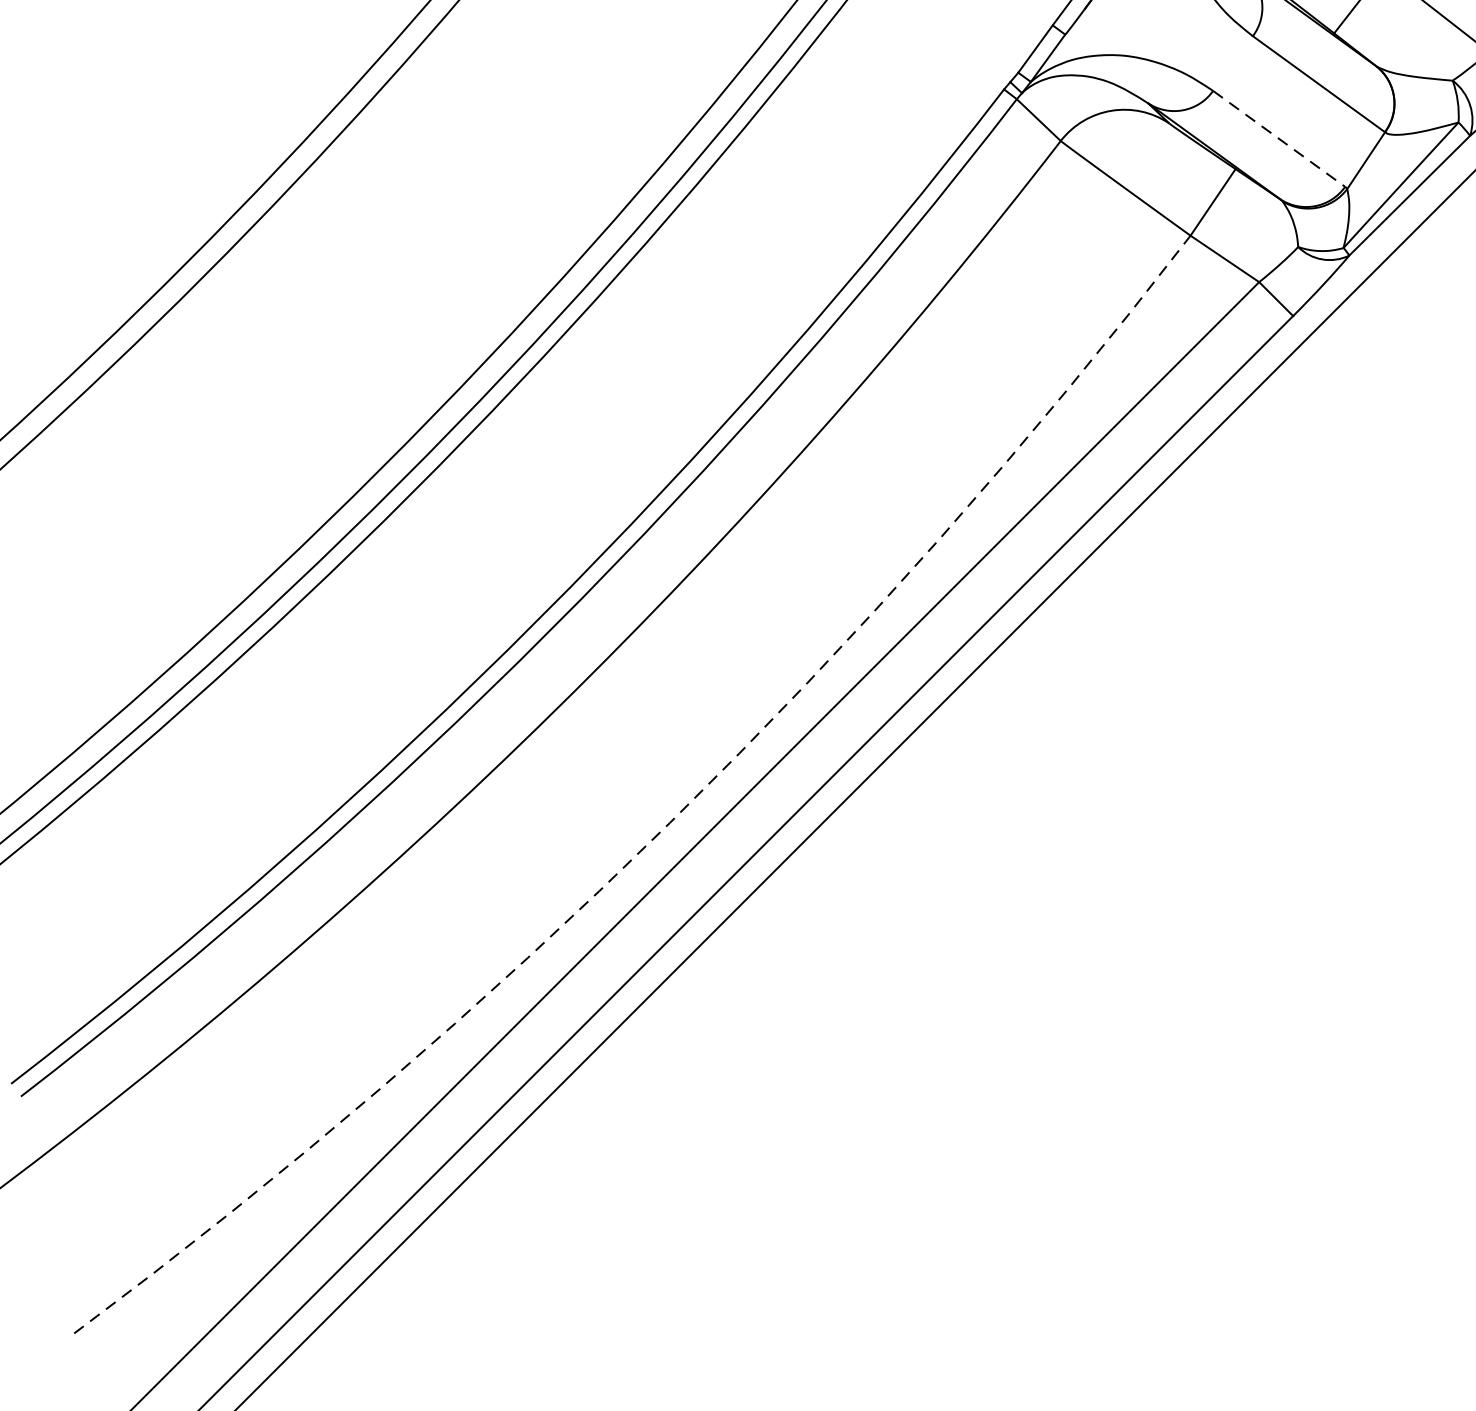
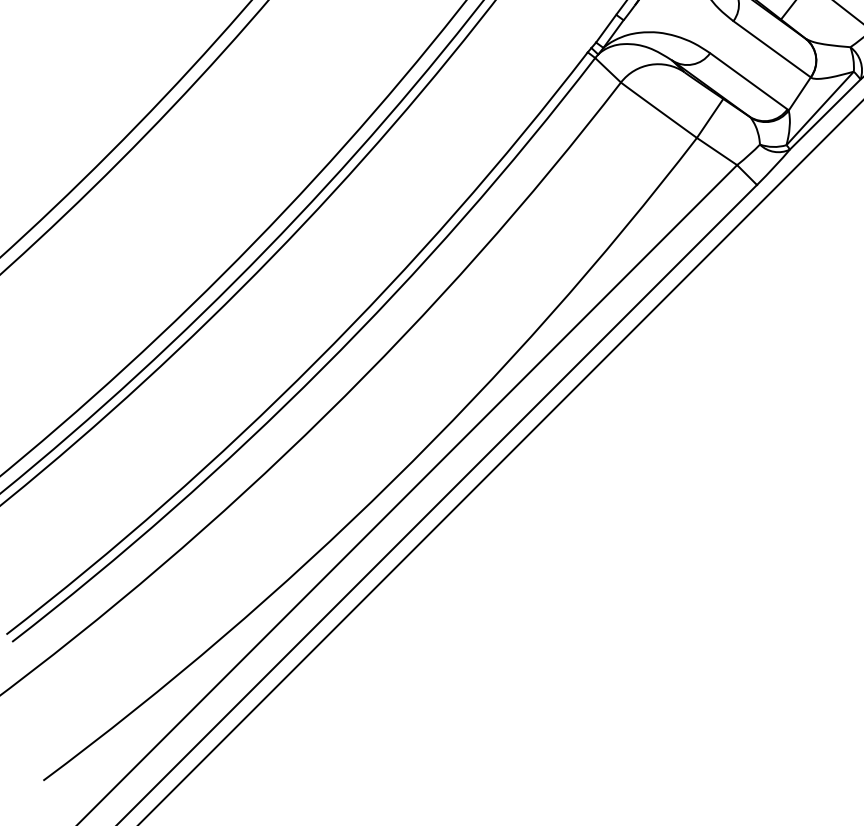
line: (1278, 139) -> (748, 81), dashed -> solid
arc: (670, 822) -> (392, 481), dashed -> solid

